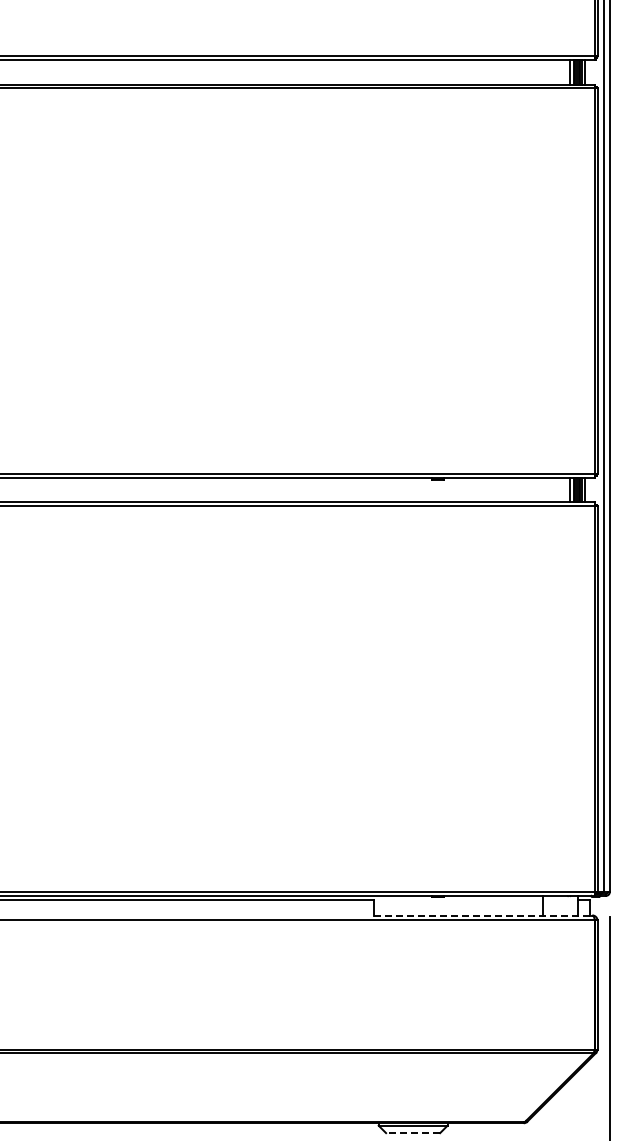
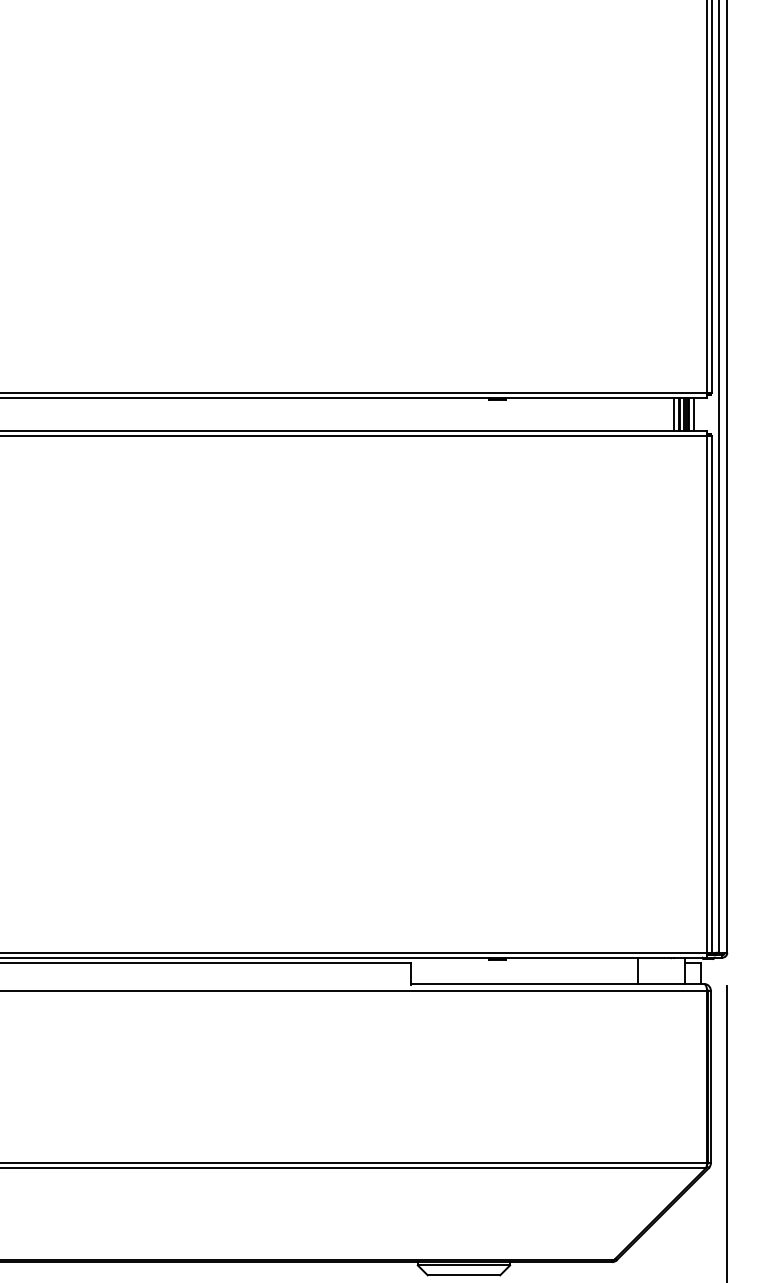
line: (483, 915) -> (558, 983), dashed -> solid
line: (412, 1133) -> (463, 1275), dashed -> solid

